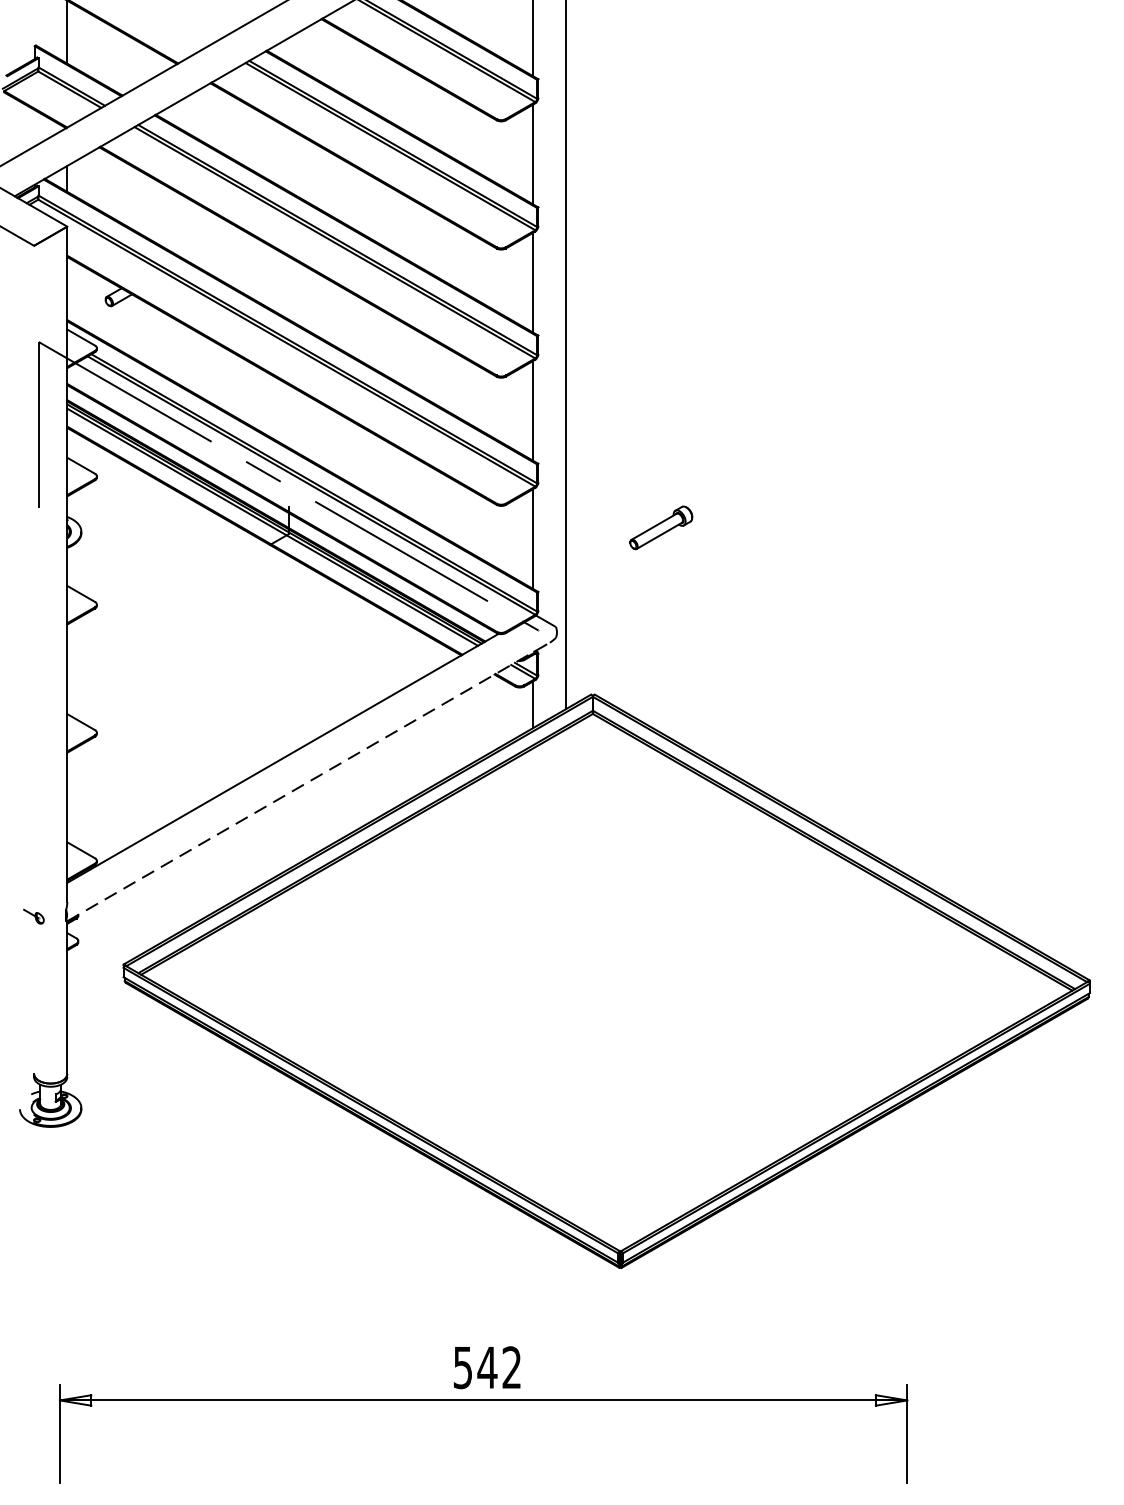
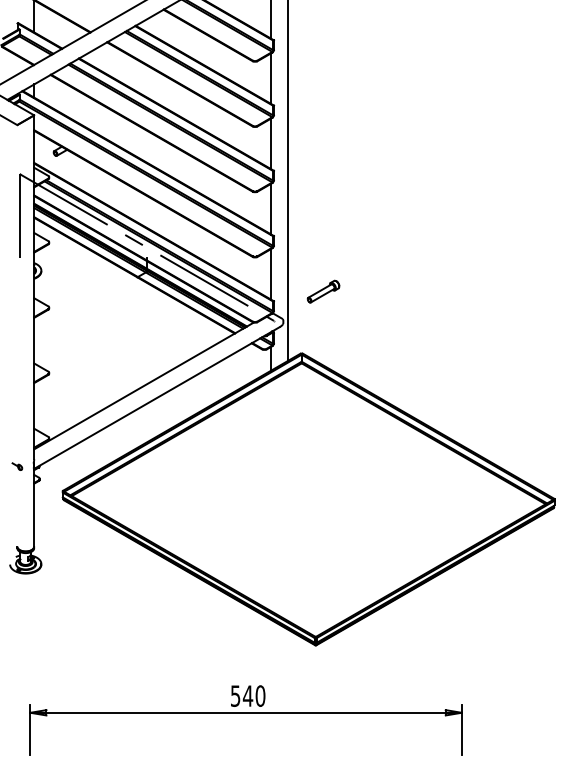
part: (661, 527) -> (323, 291), moved
line: (309, 780) -> (157, 397), dashed -> solid
text: (511, 1366) -> (260, 695), 542 -> 540

